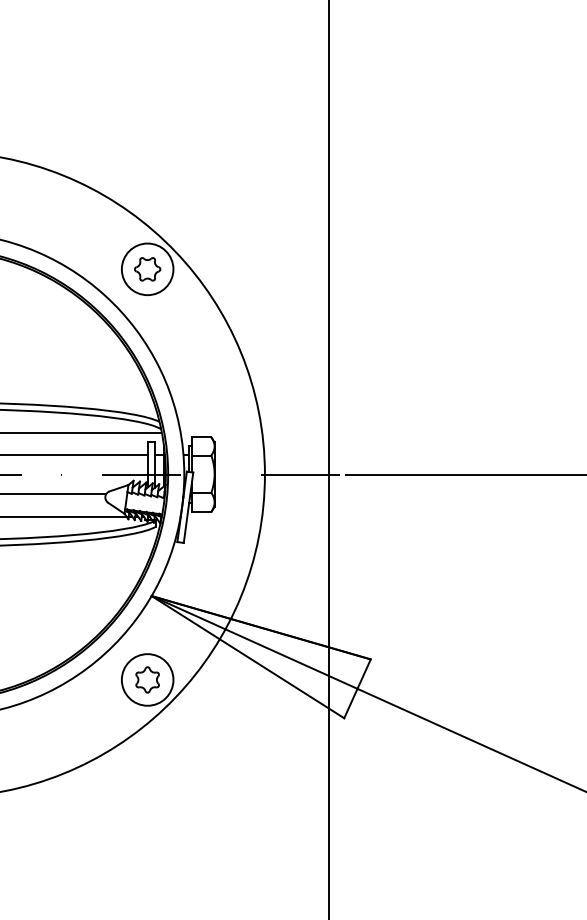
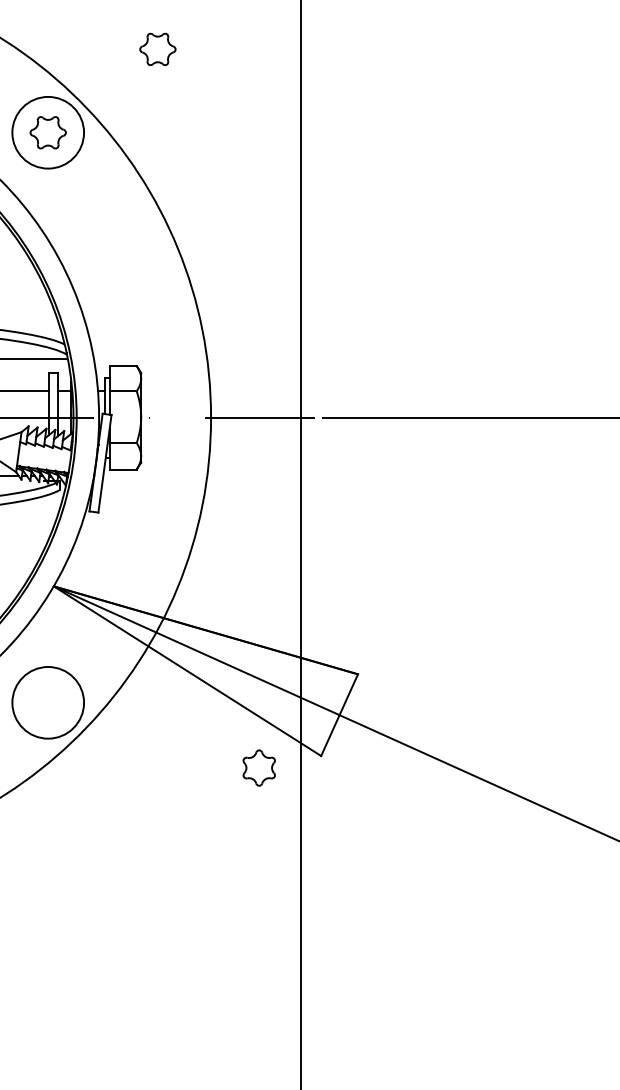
part: (226, 209) -> (157, 49), added
part: (147, 679) -> (259, 767), moved

